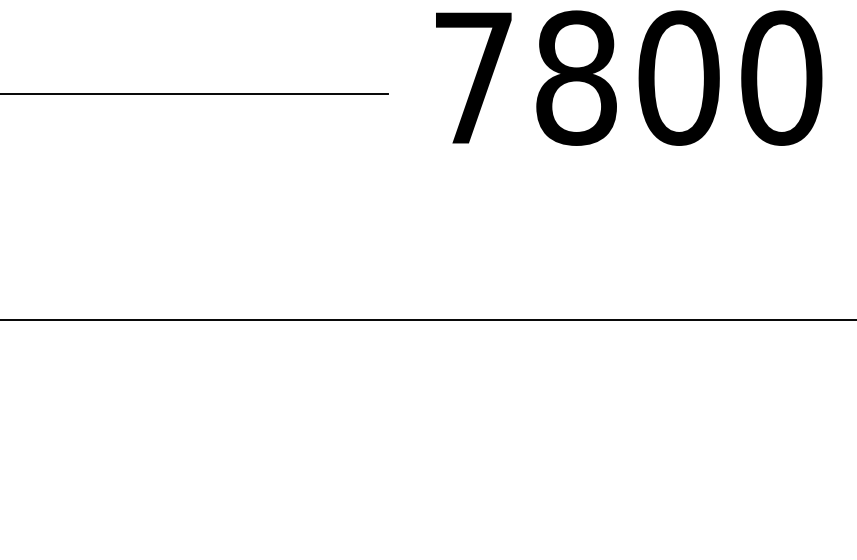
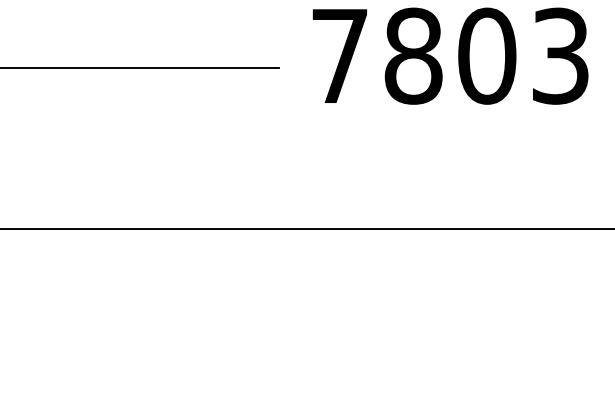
text: (781, 77) -> (560, 55), 7800 -> 7803

